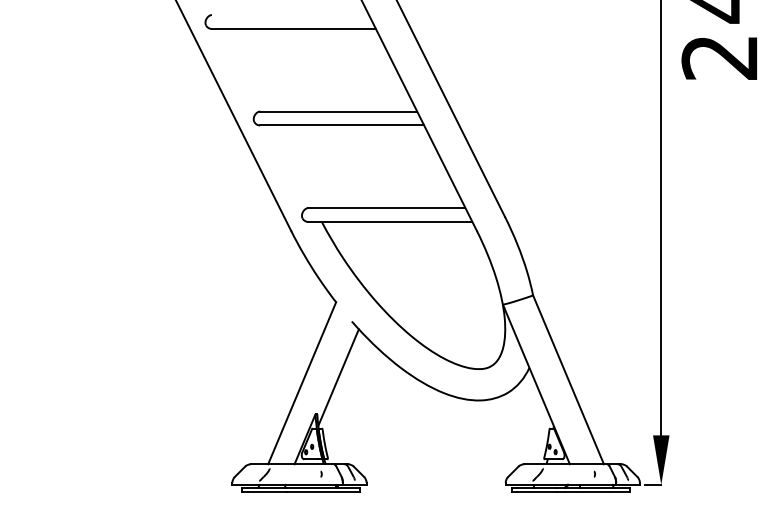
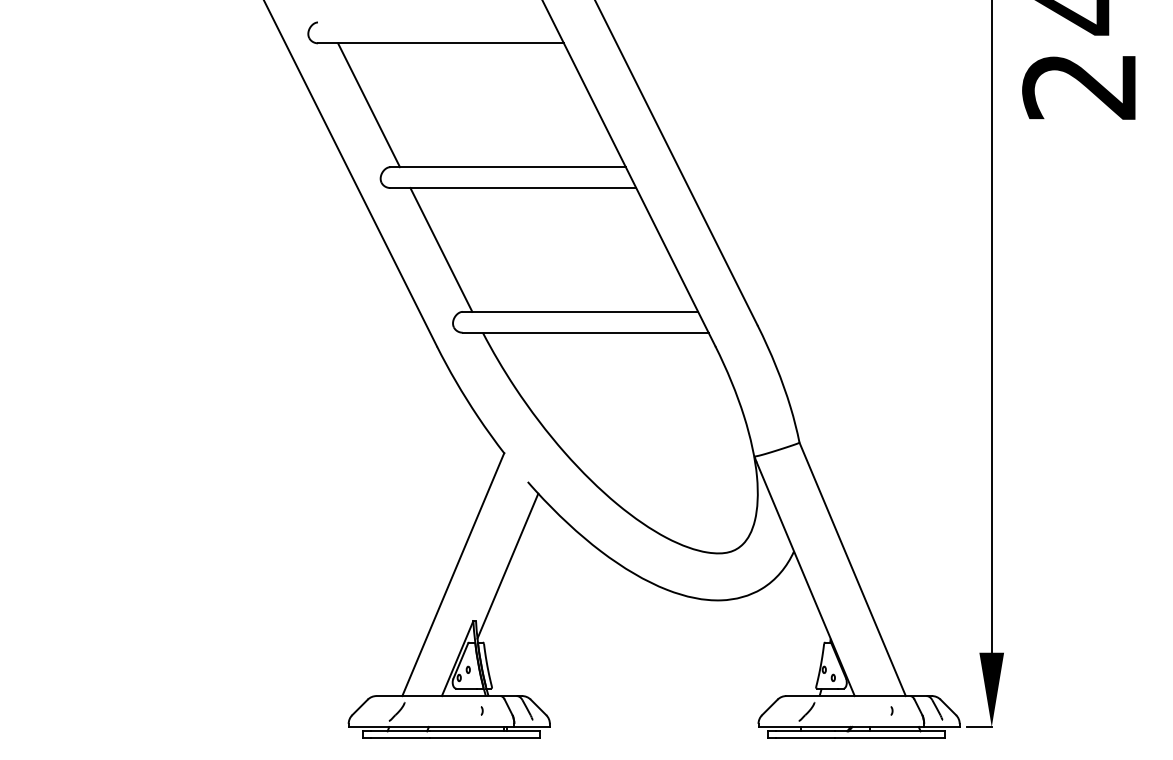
line: (245, 69) -> (368, 104), added
line: (293, 166) -> (440, 249), added

